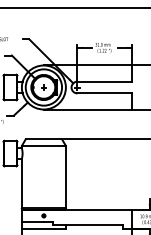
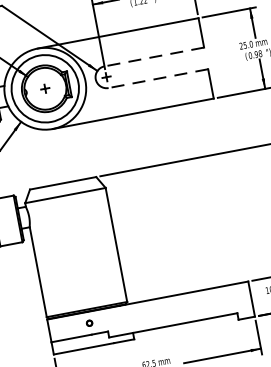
line: (104, 81) -> (153, 56), solid -> dashed
line: (104, 93) -> (158, 78), solid -> dashed

